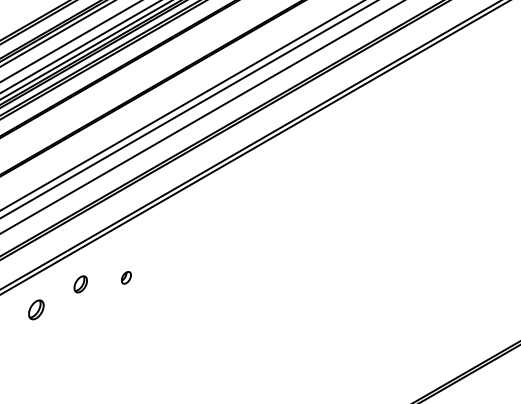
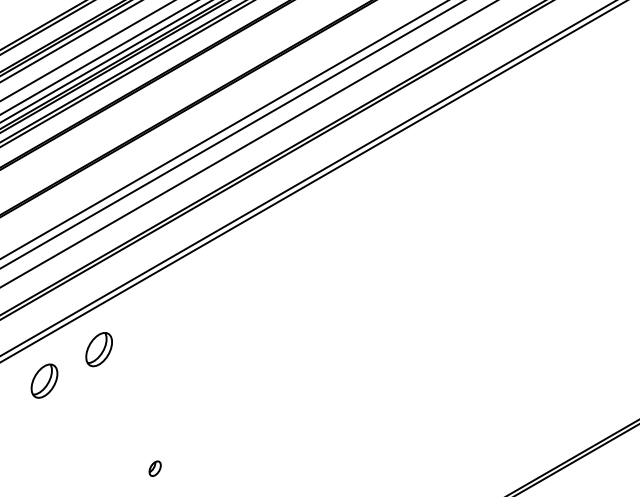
part: (125, 277) -> (154, 468), moved
part: (80, 284) -> (98, 349), size x1.67
part: (36, 309) -> (44, 380), size x1.43

